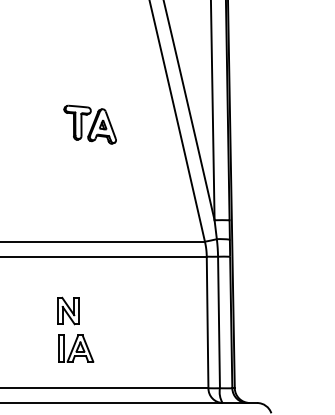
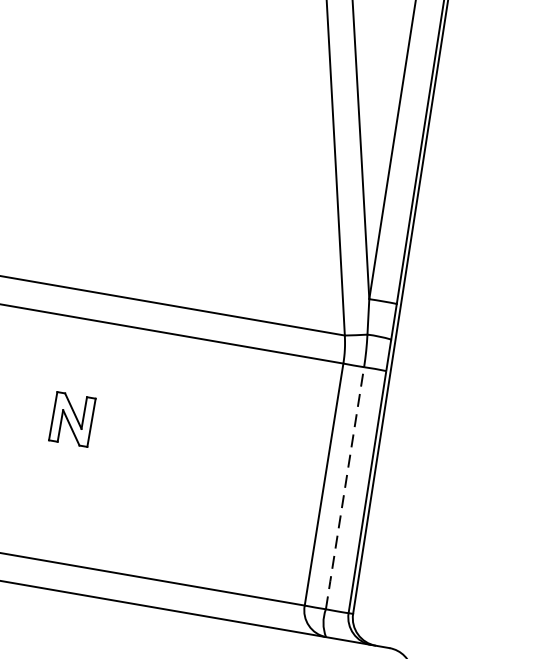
part: (89, 124) -> (170, 83), removed
line: (219, 323) -> (345, 490), solid -> dashed
part: (76, 348) -> (75, 490), removed

